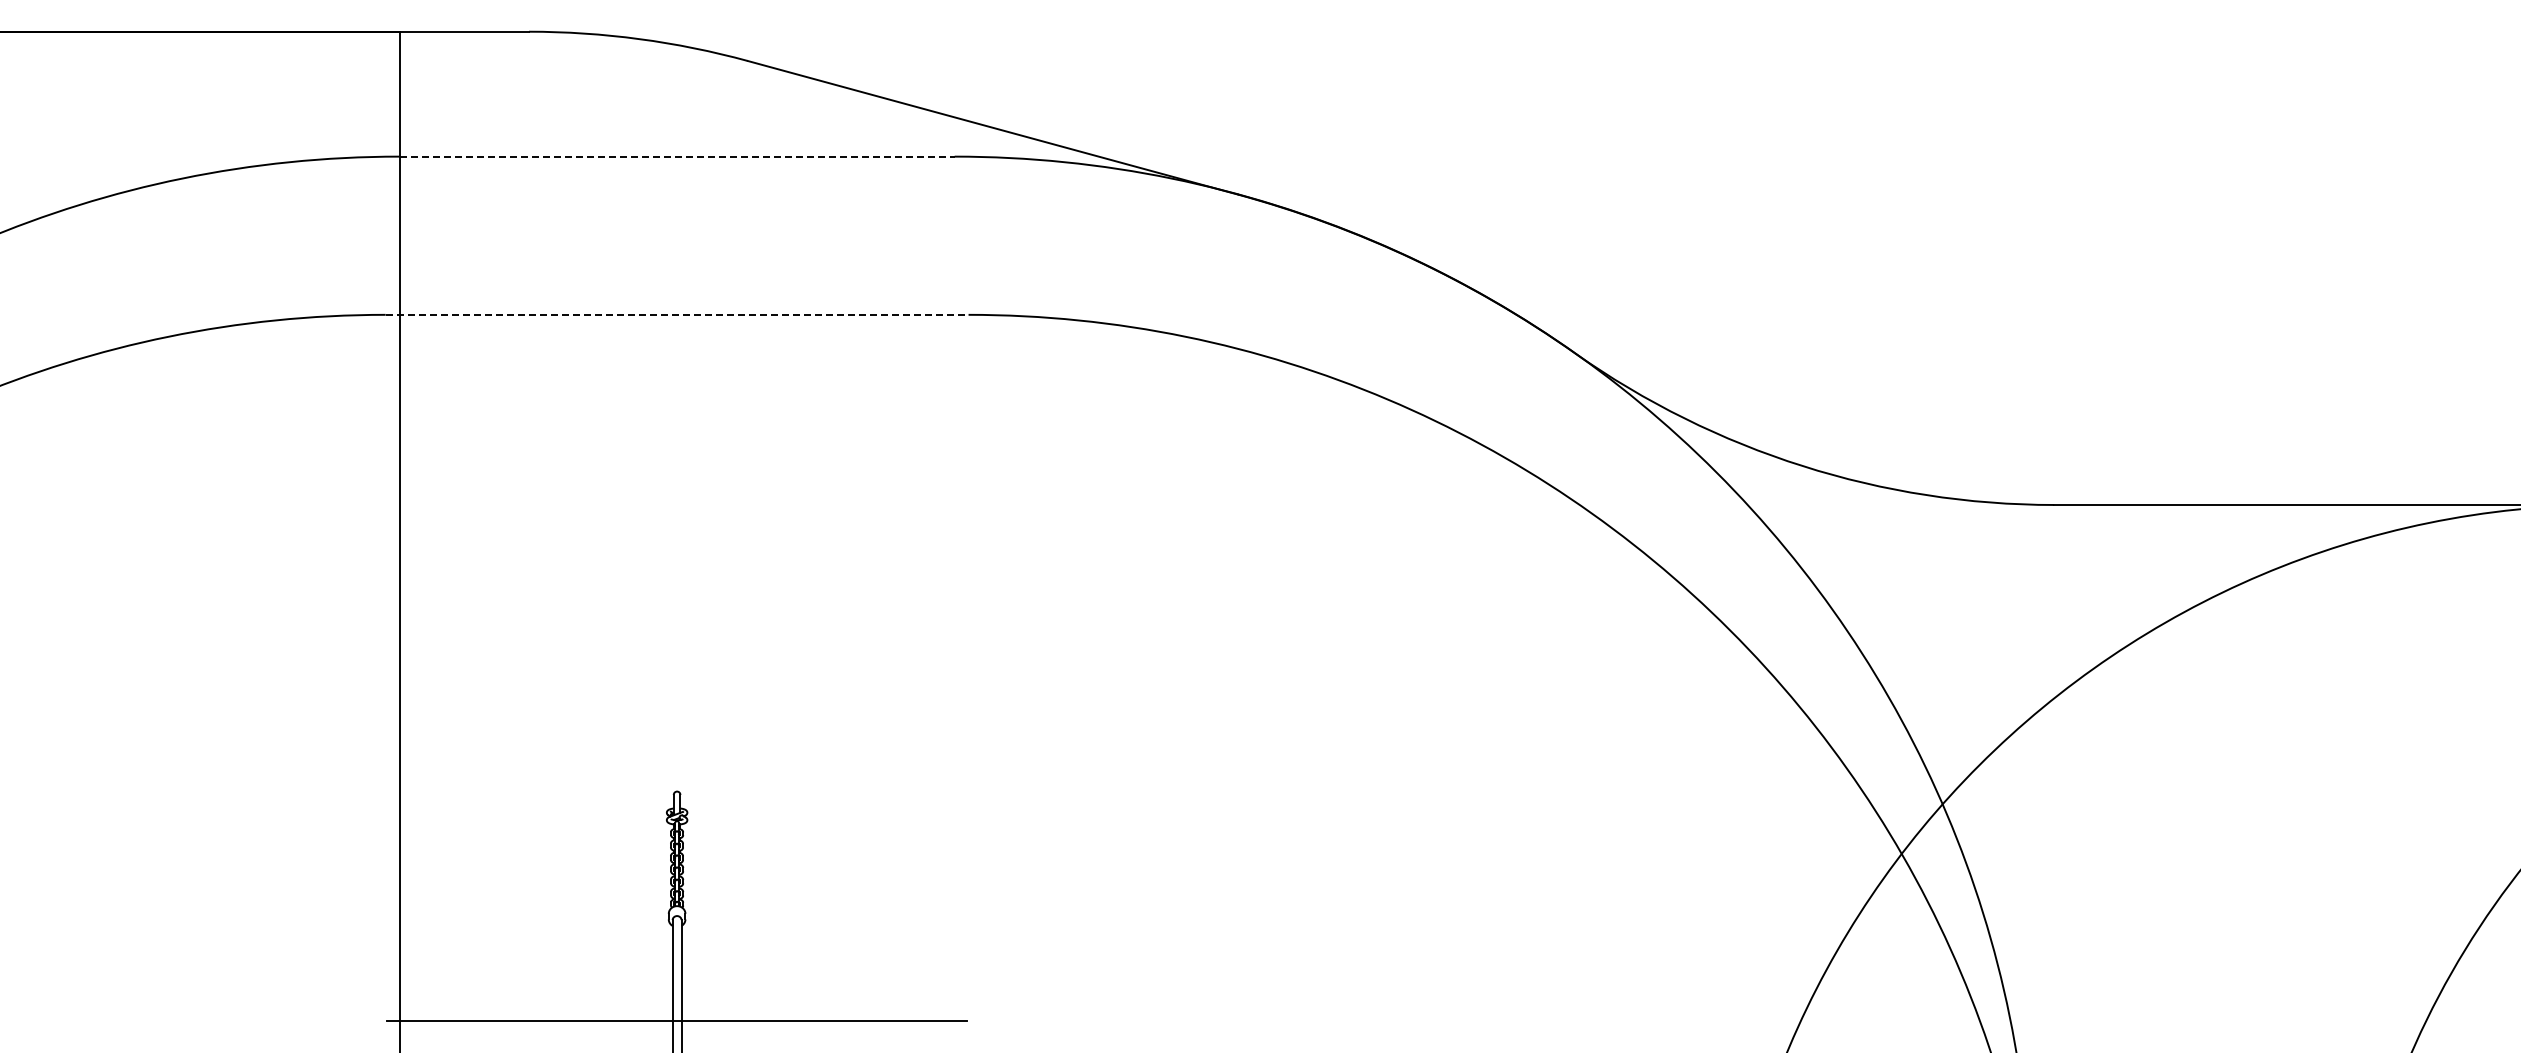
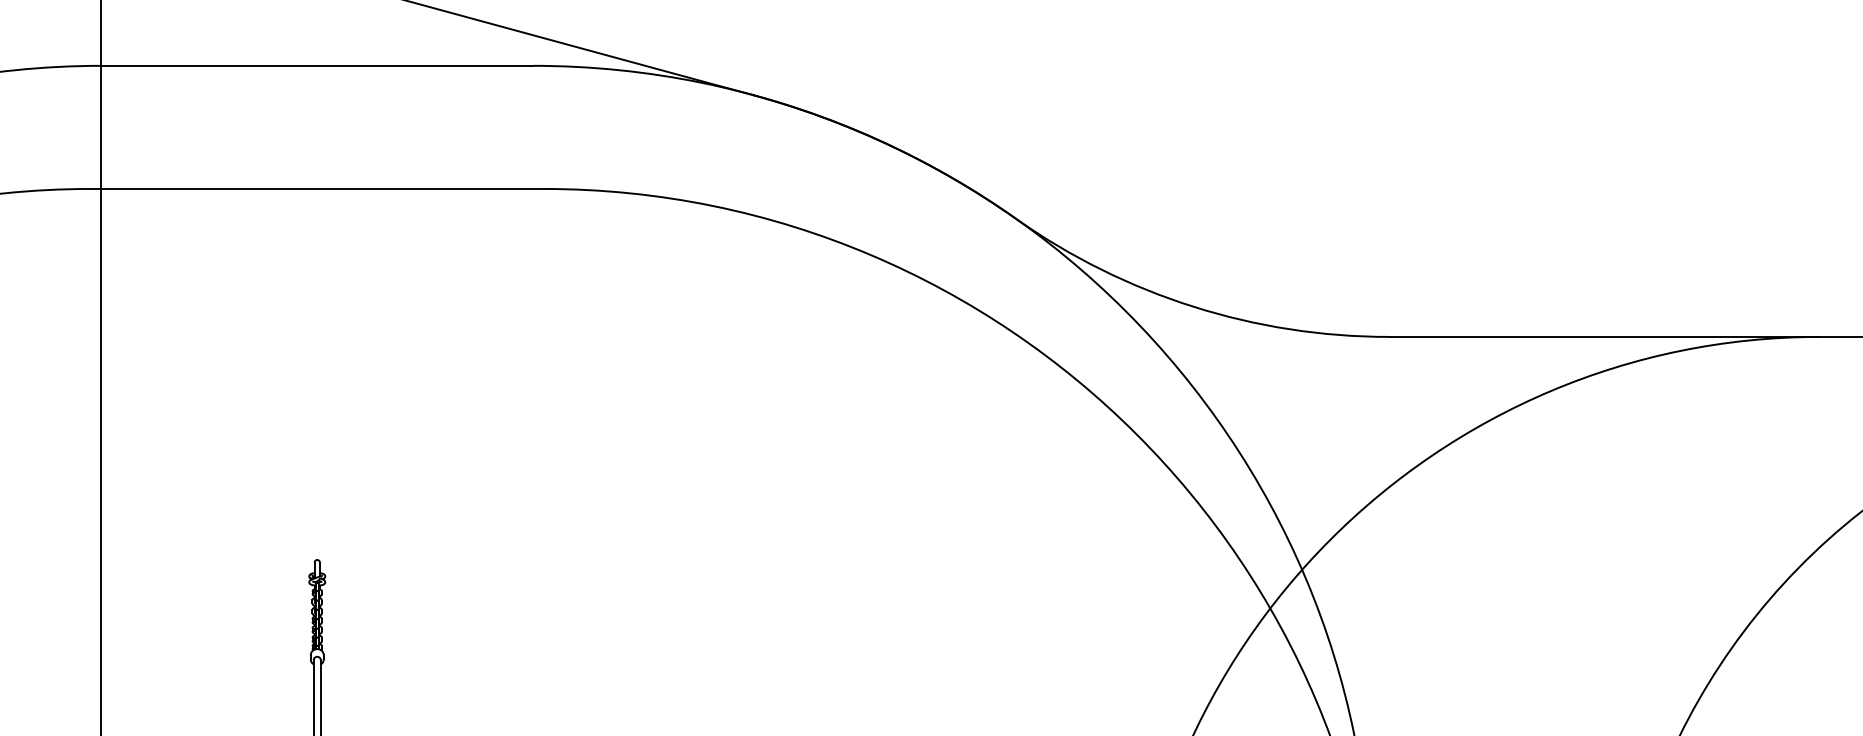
line: (677, 156) -> (317, 65), dashed -> solid
line: (677, 314) -> (317, 188), dashed -> solid

